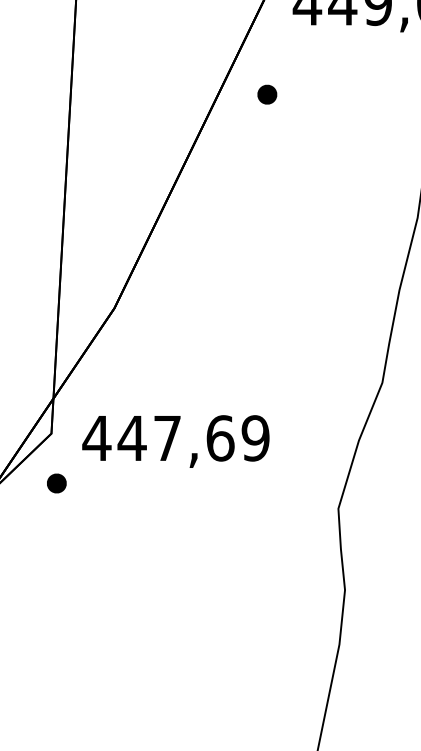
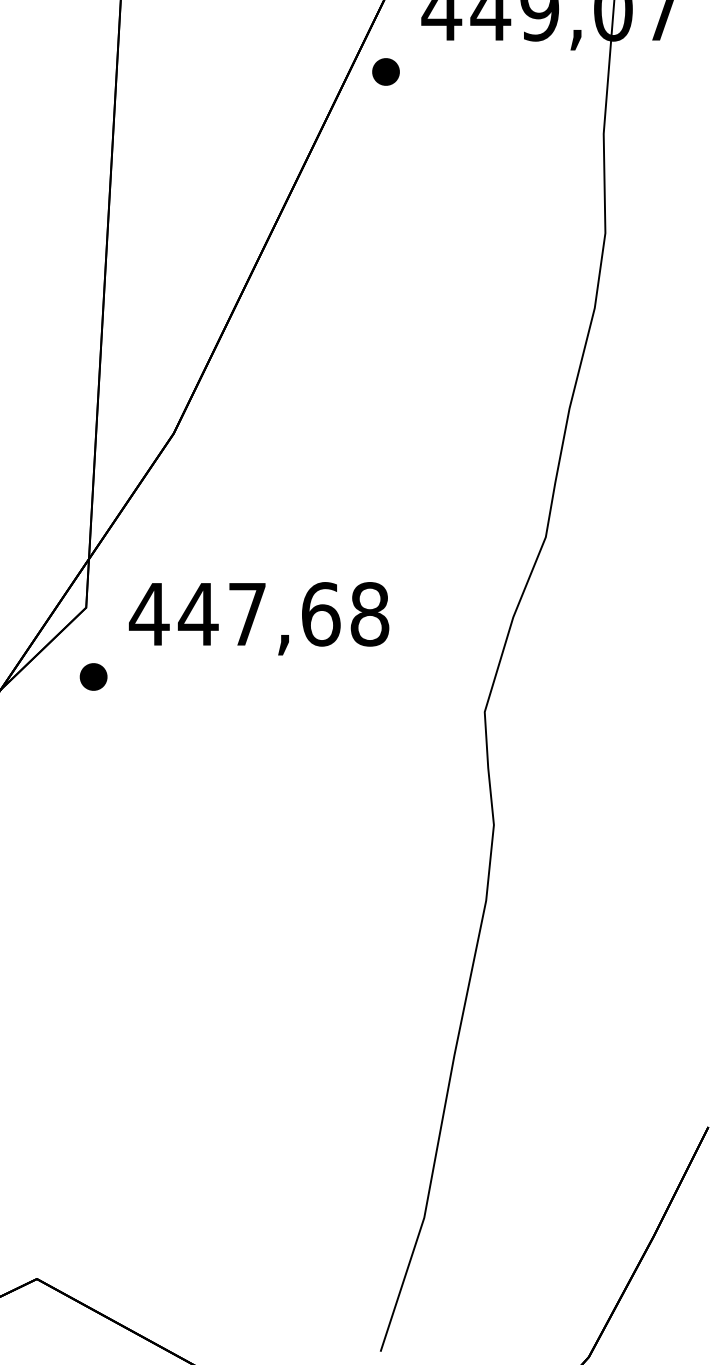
part: (266, 94) -> (385, 71), moved
text: (255, 438) -> (369, 614), 447,69 -> 447,68

